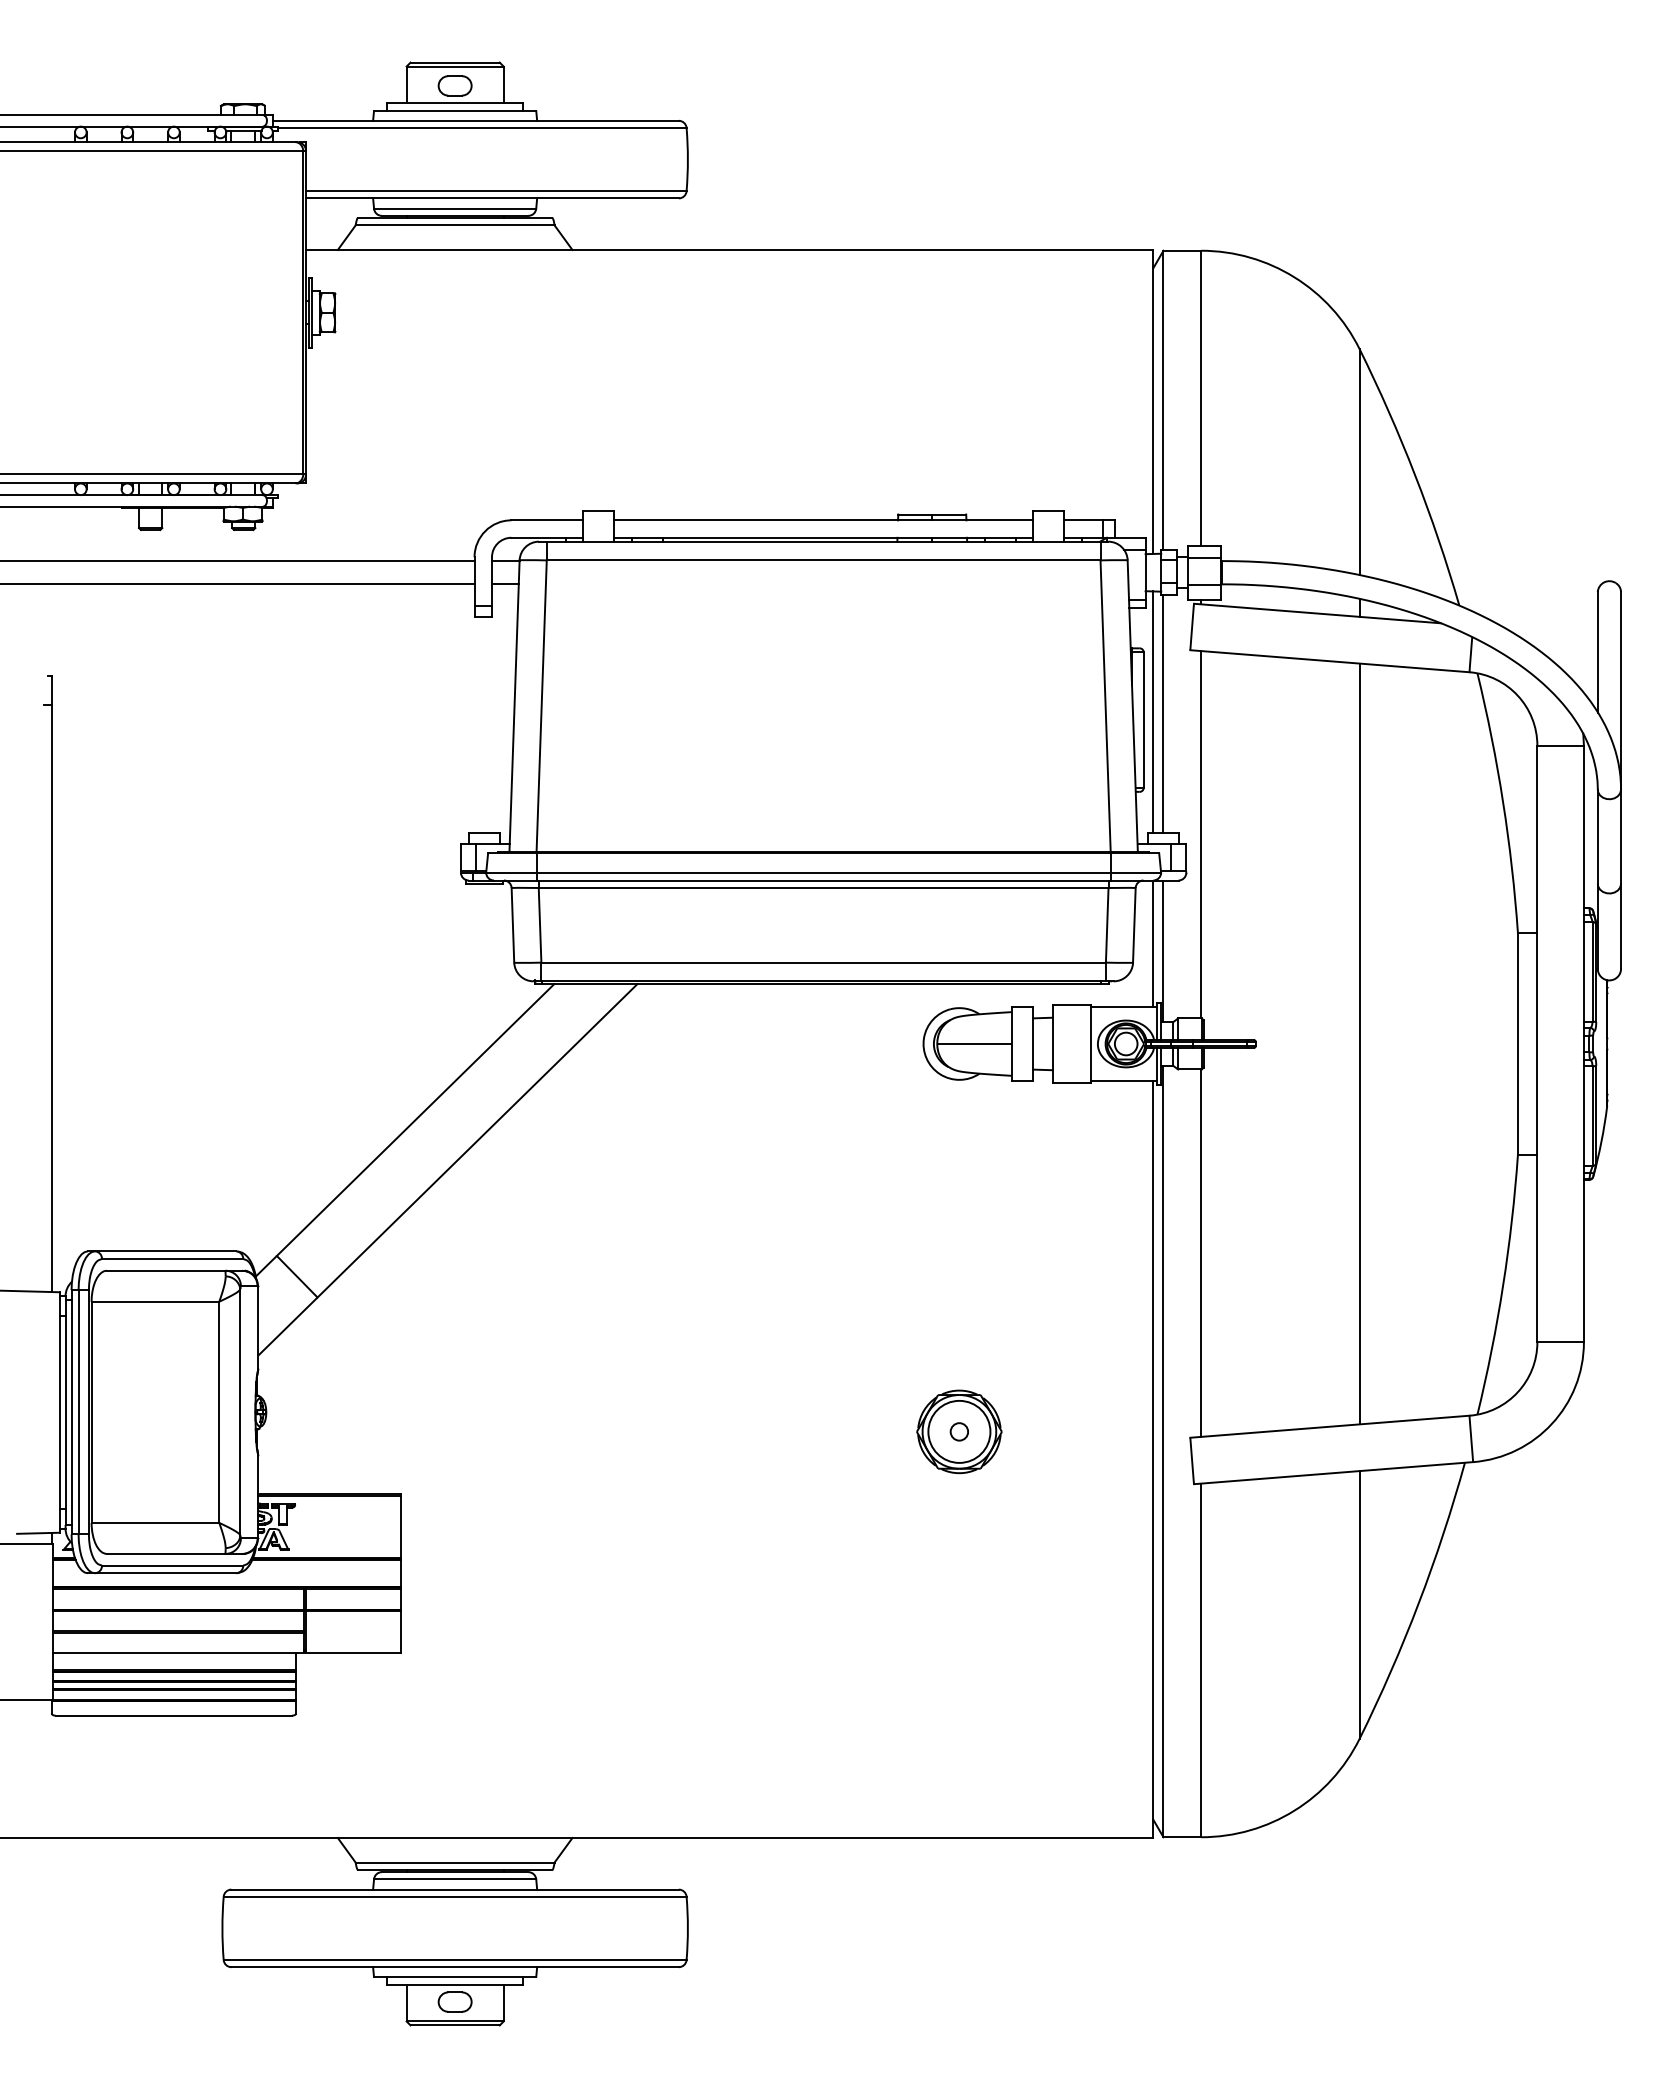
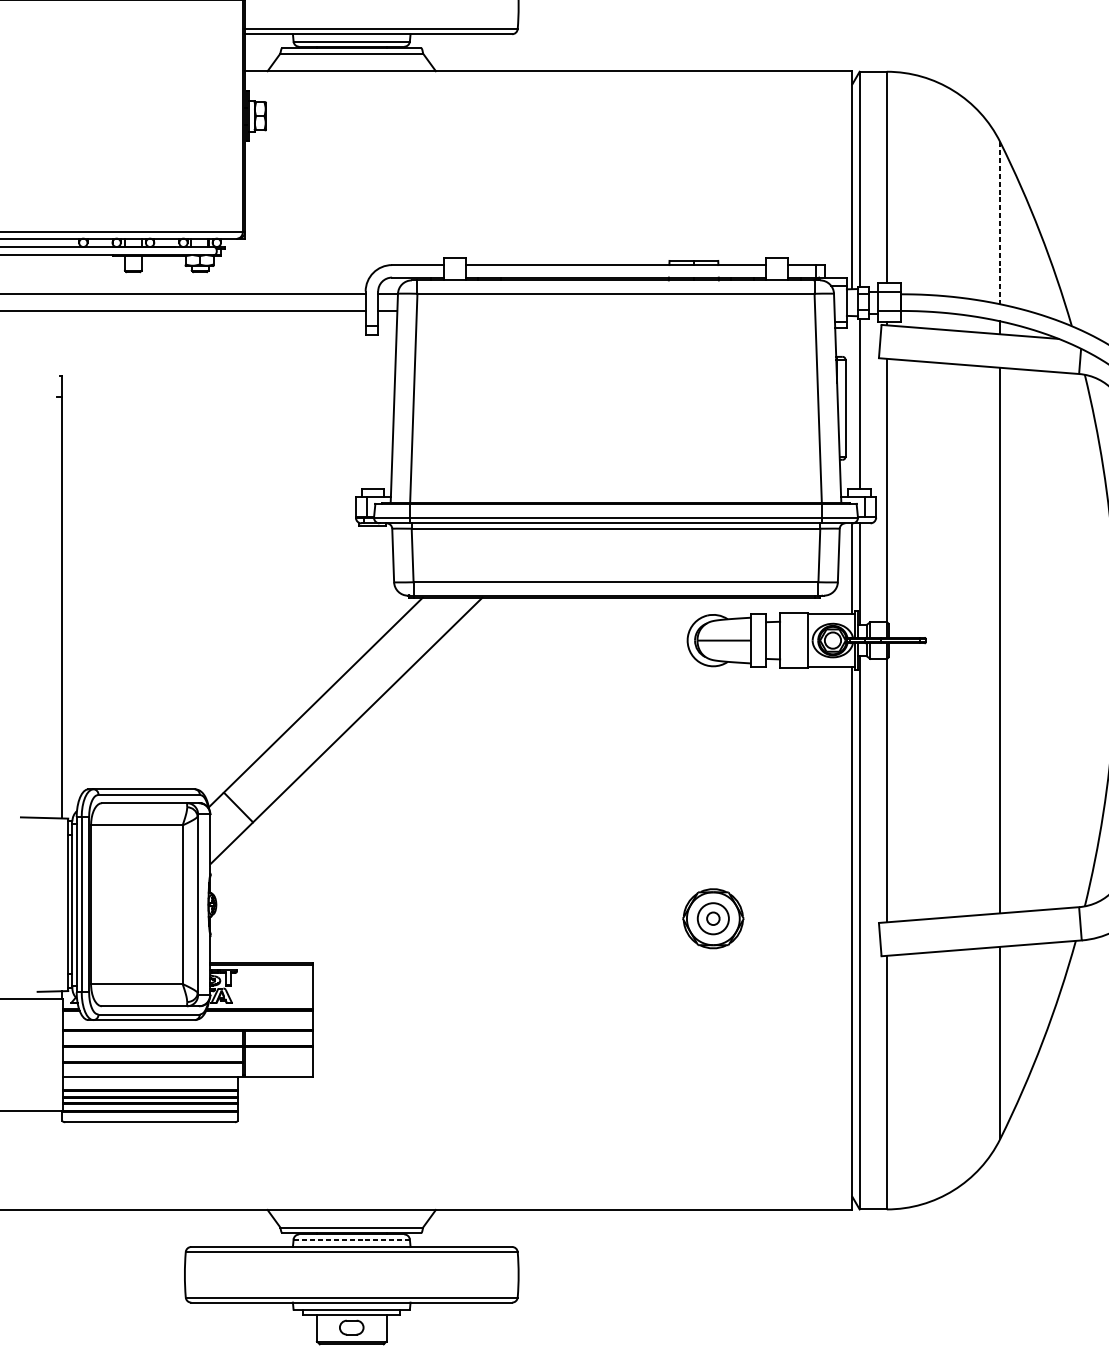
line: (1359, 461) -> (1000, 222), solid -> dashed
line: (1153, 711) -> (852, 402), removed
circle: (959, 1431) -> (713, 918), size x0.7
line: (454, 1879) -> (351, 1239), solid -> dashed

